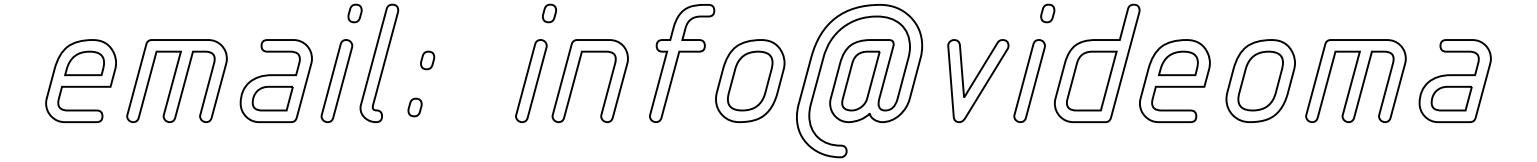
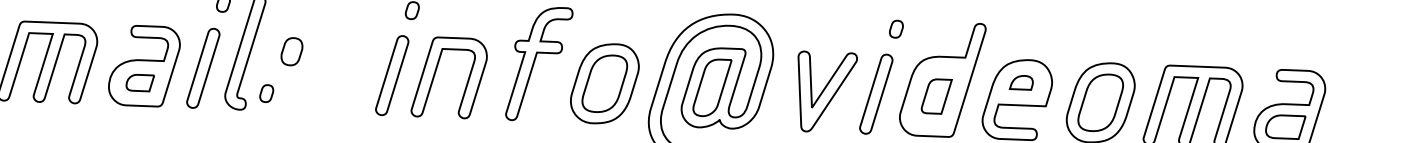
part: (427, 60) -> (292, 51), size x1.6
part: (1178, 63) -> (1021, 82), size x0.6
part: (1091, 80) -> (936, 95), size x0.6
part: (272, 98) -> (140, 82), size x0.7
part: (414, 107) -> (266, 93), moved

